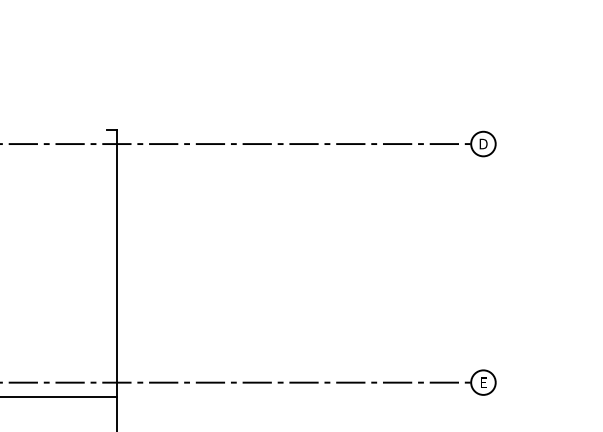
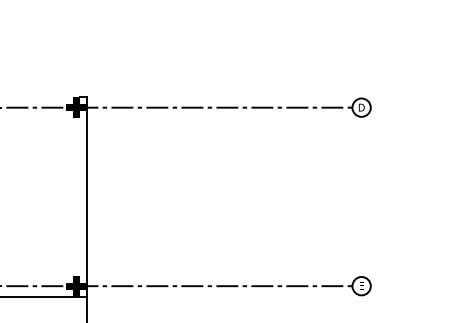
fill: (102, 143) -> (76, 107), added
fill: (102, 381) -> (76, 285), added

